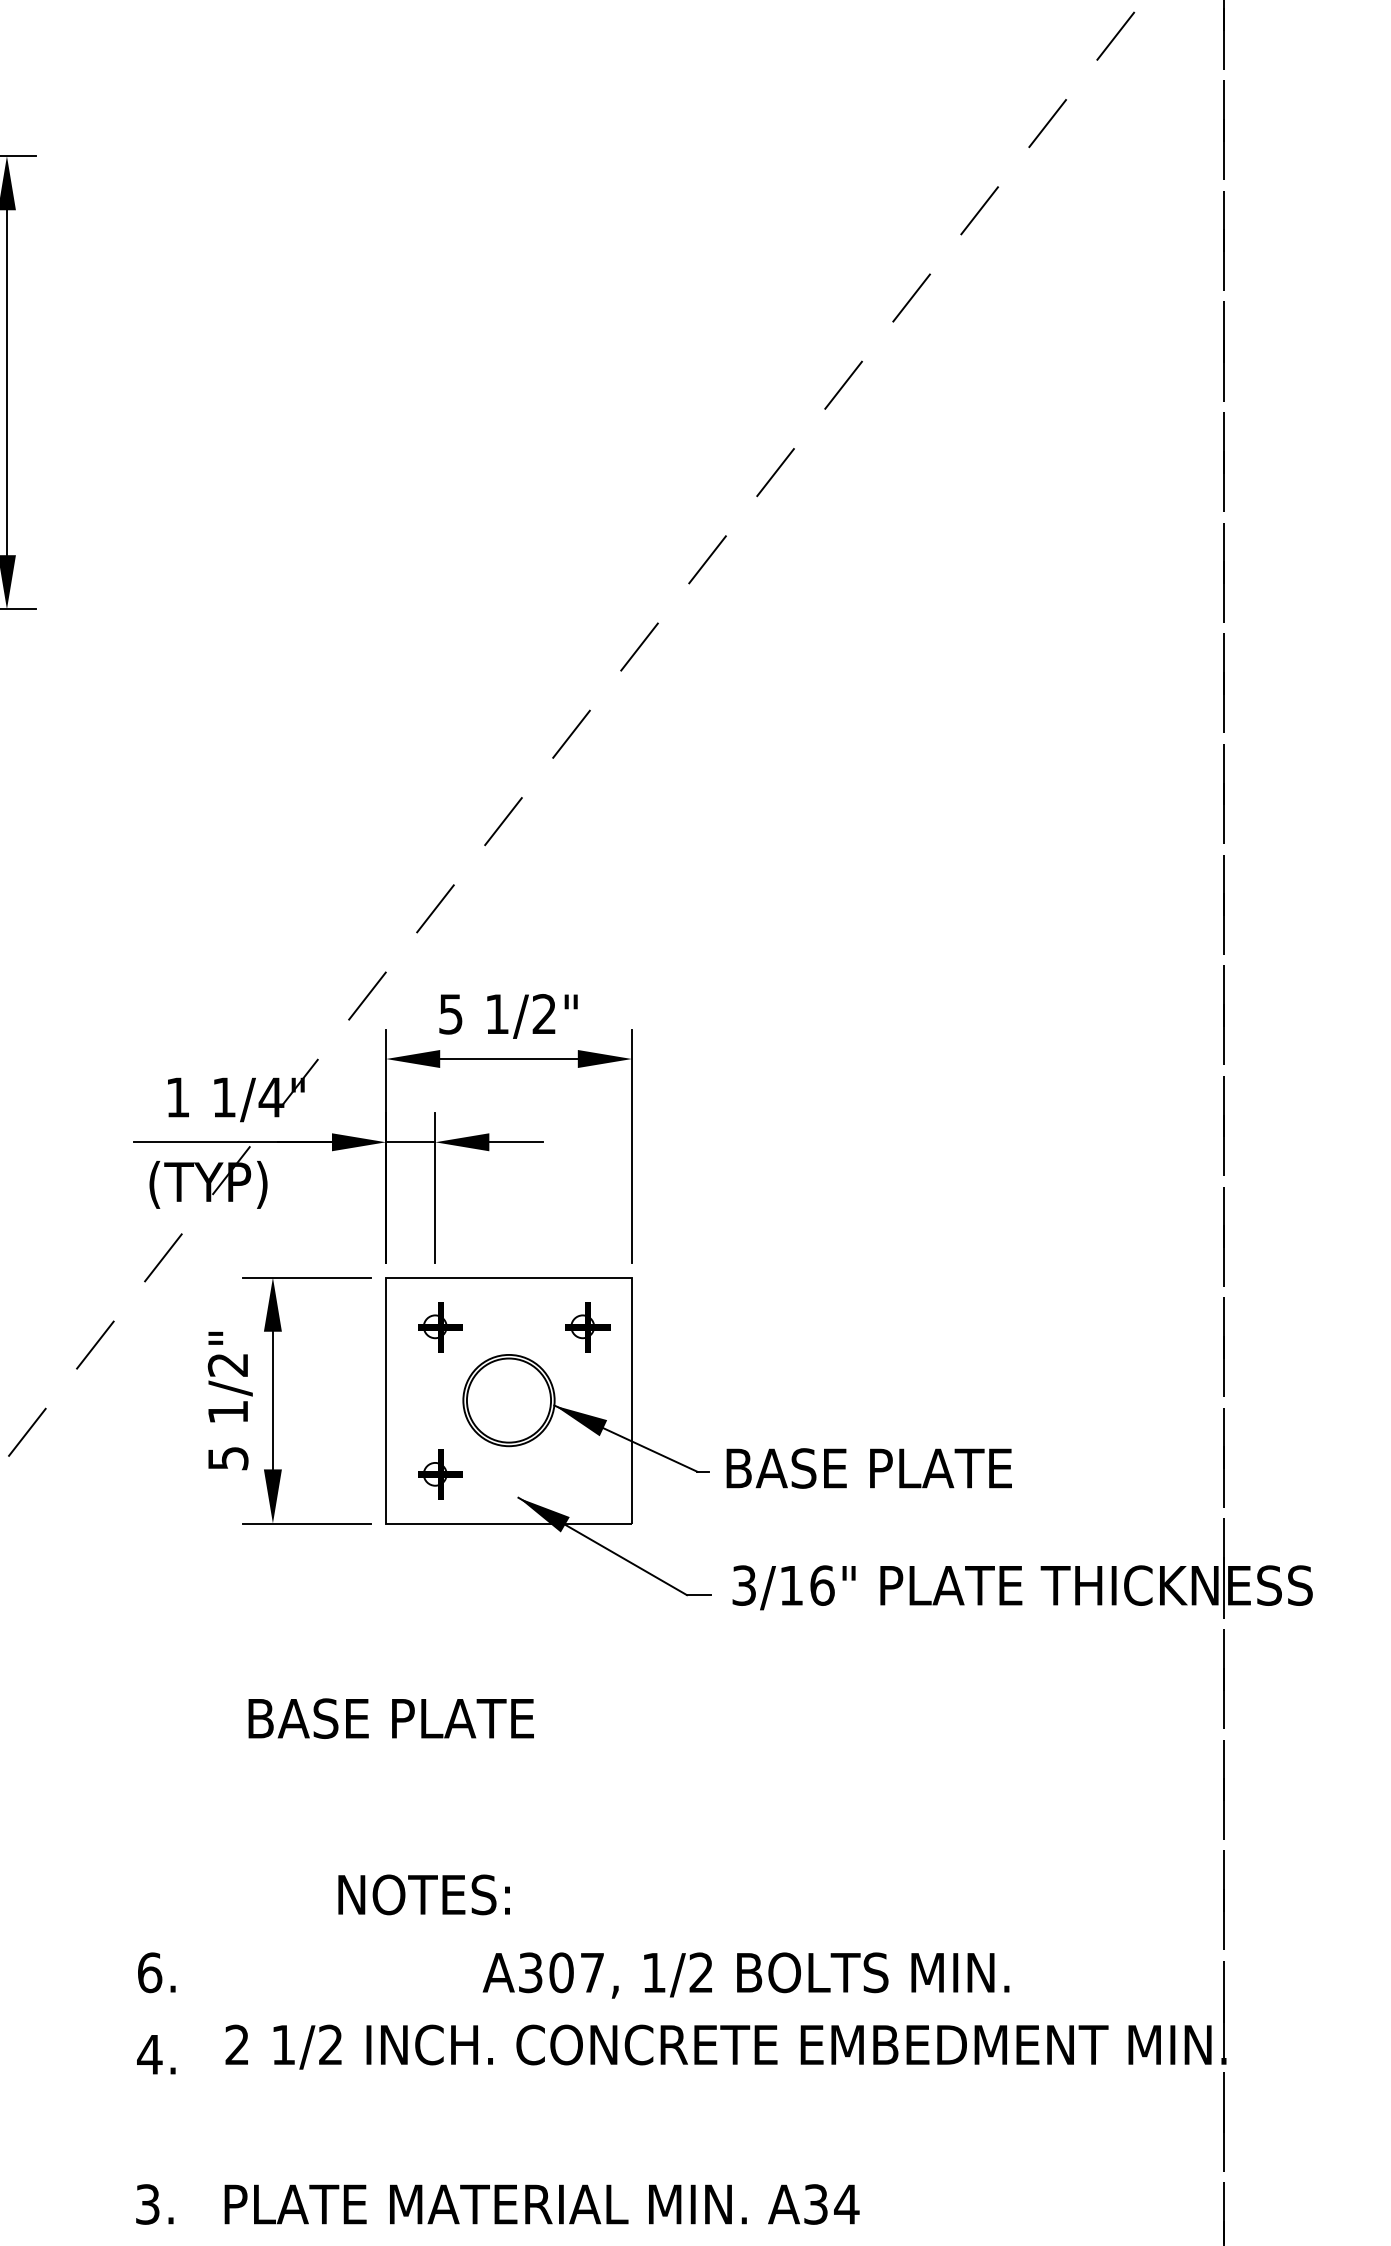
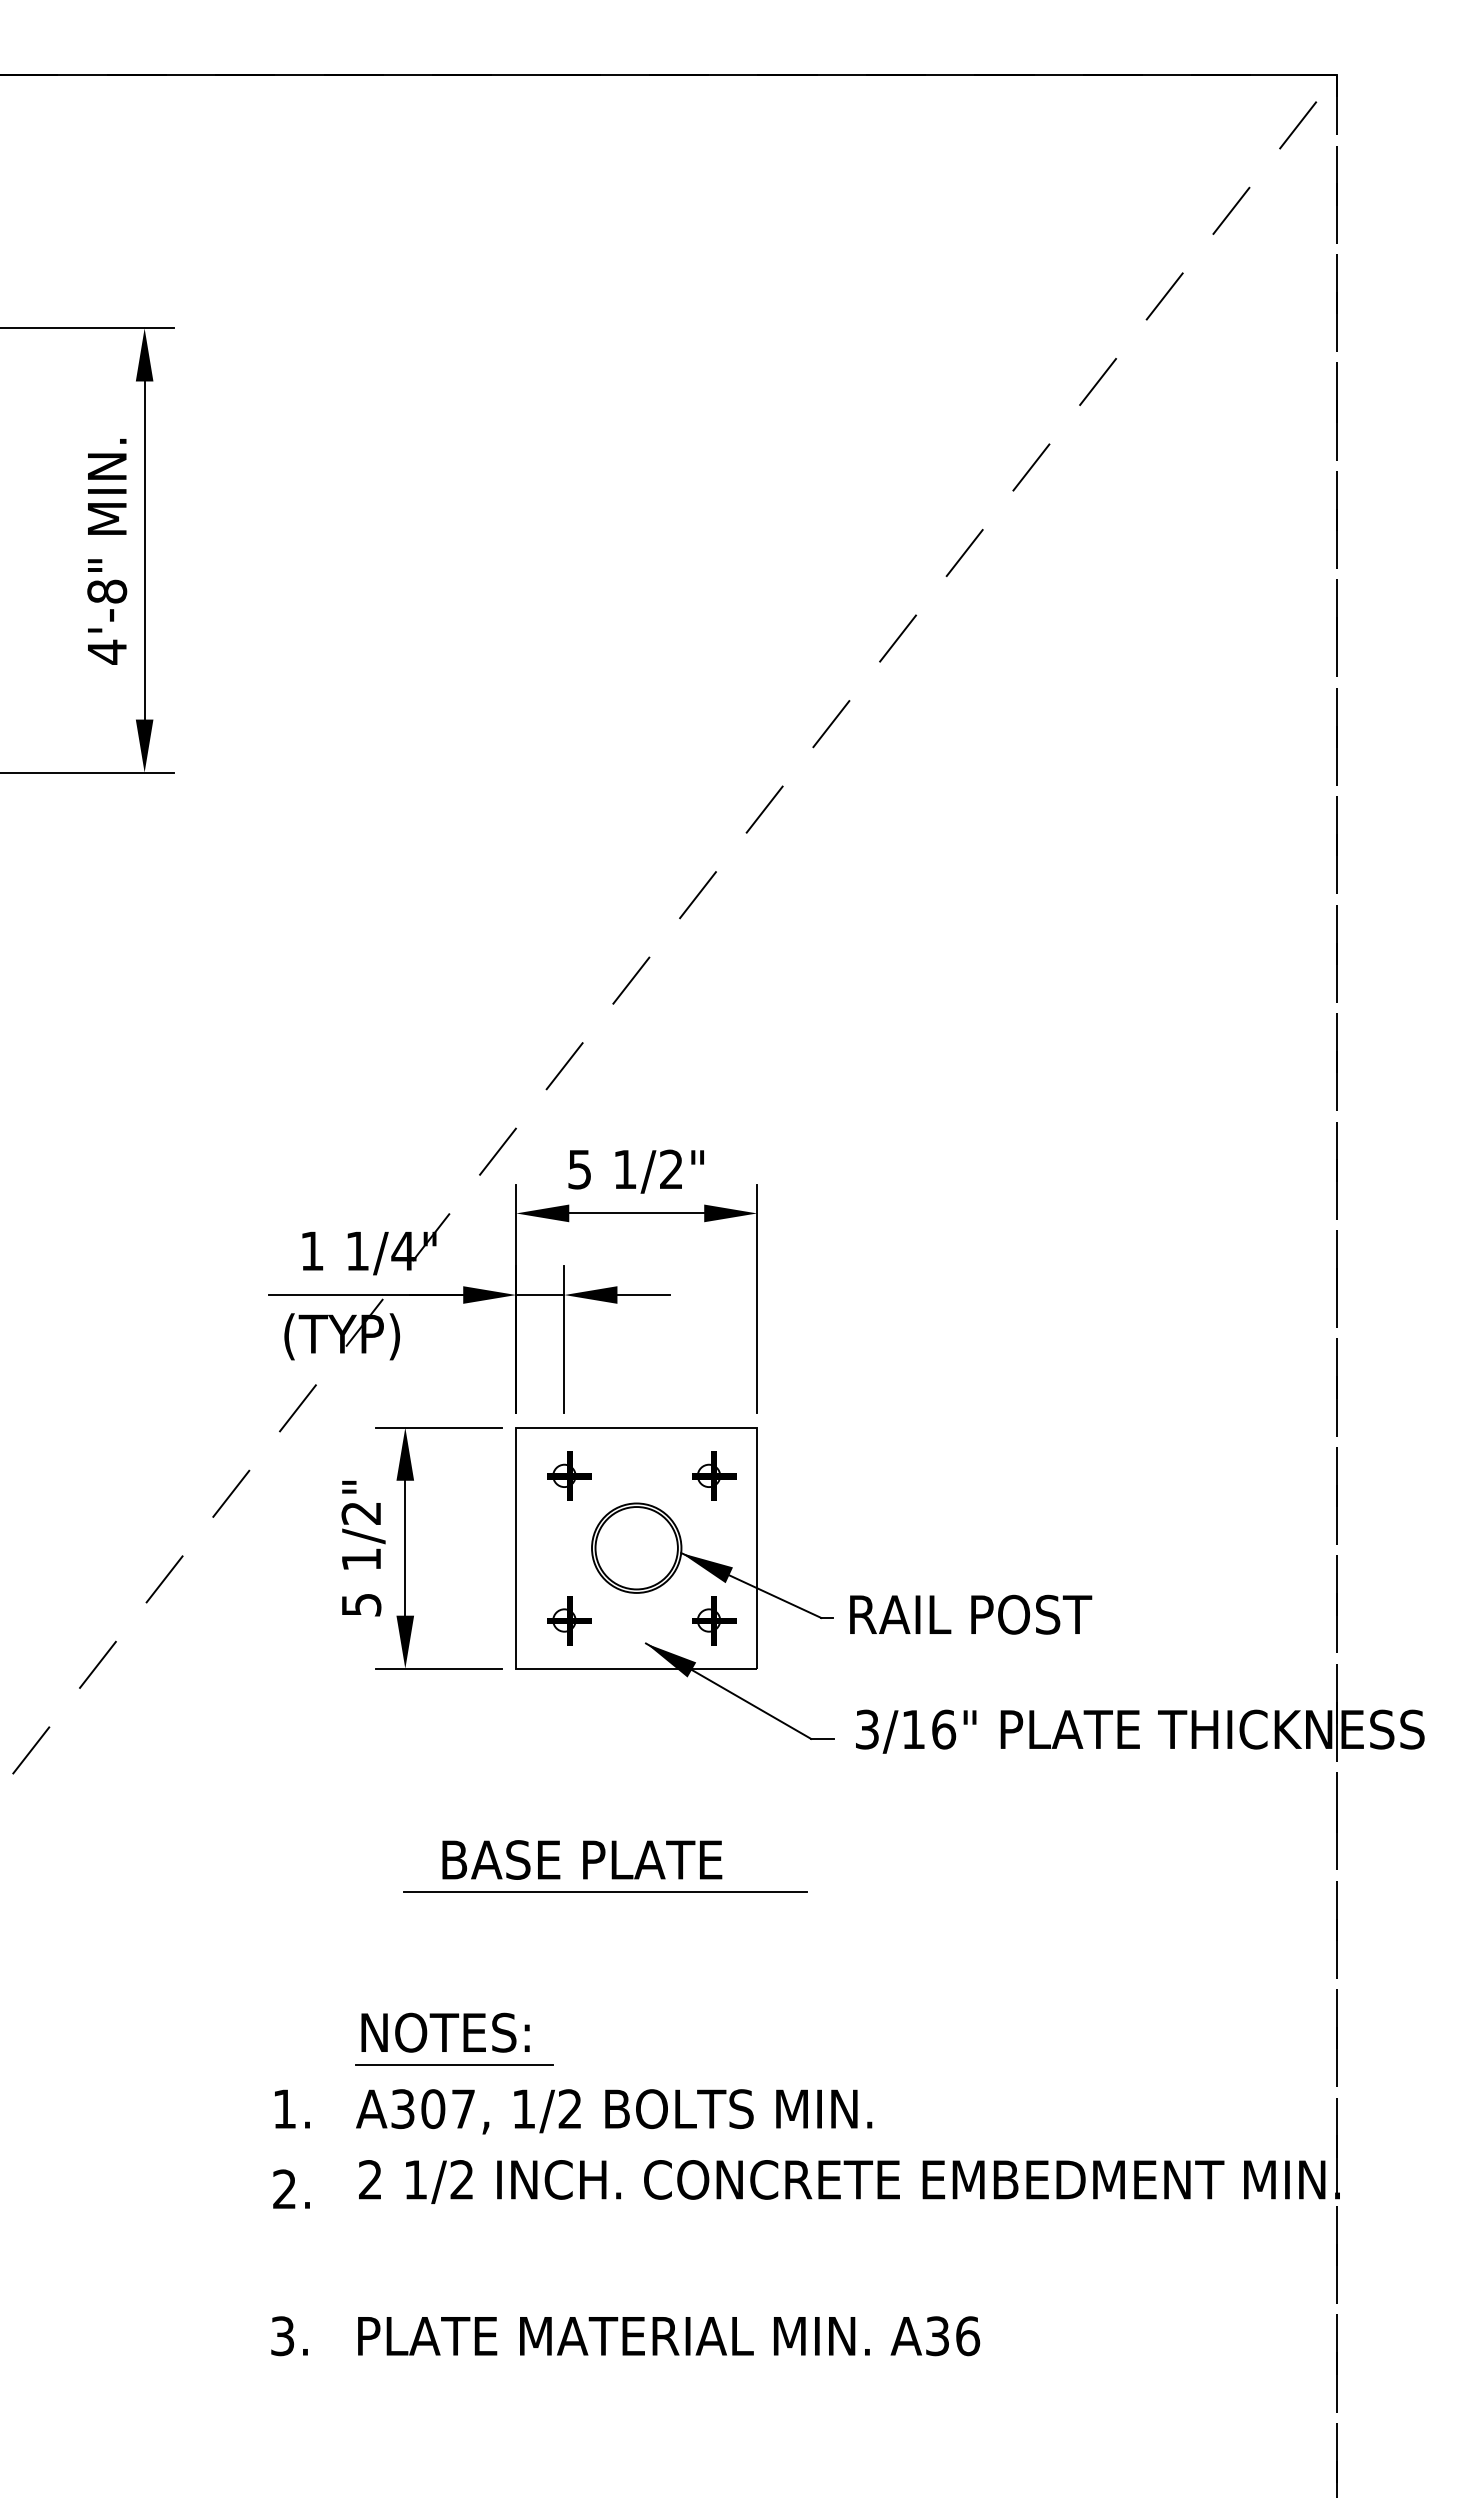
text: (870, 1468) -> (991, 1614), BASE PLATE -> RAIL POST
part: (588, 1474) -> (714, 1620), added
text: (391, 1718) -> (582, 1859), moved
line: (477, 1751) -> (605, 1892), added
text: (424, 1894) -> (445, 2032), moved
line: (323, 1928) -> (454, 2065), added
text: (149, 1973) -> (284, 2109), 6. -> 1.
text: (746, 1975) -> (614, 2111), moved
text: (149, 2053) -> (284, 2188), 4. -> 2.
text: (846, 2204) -> (967, 2336), A34 -> A36

